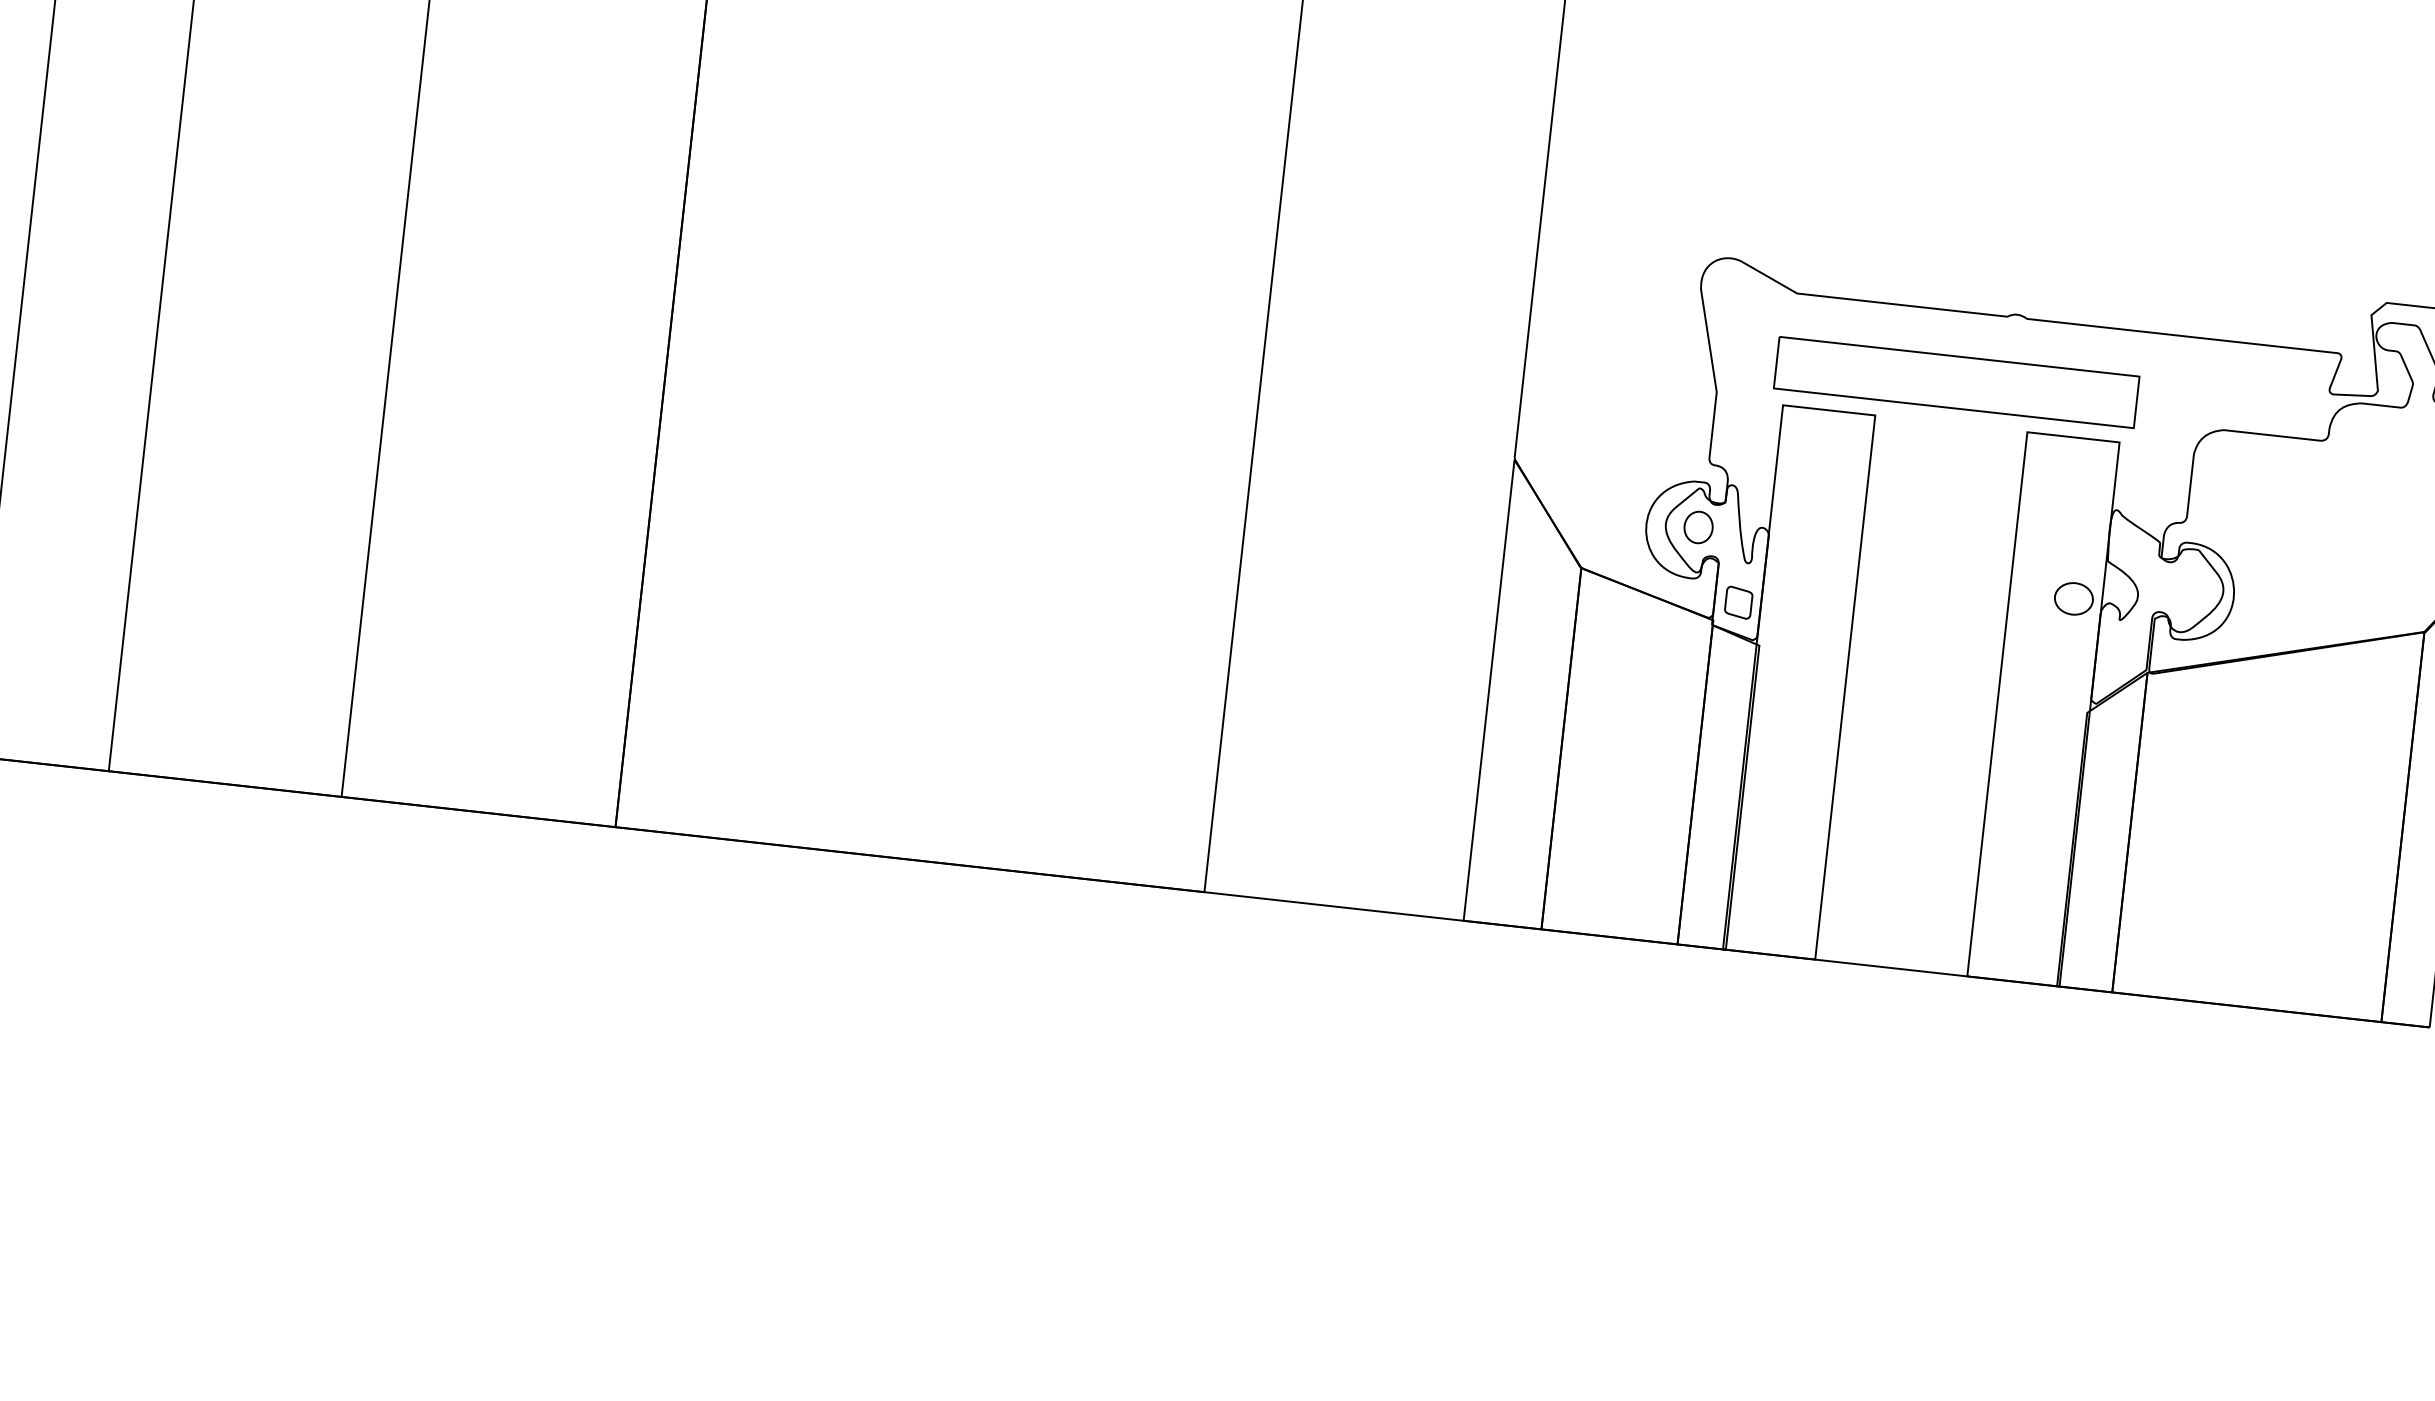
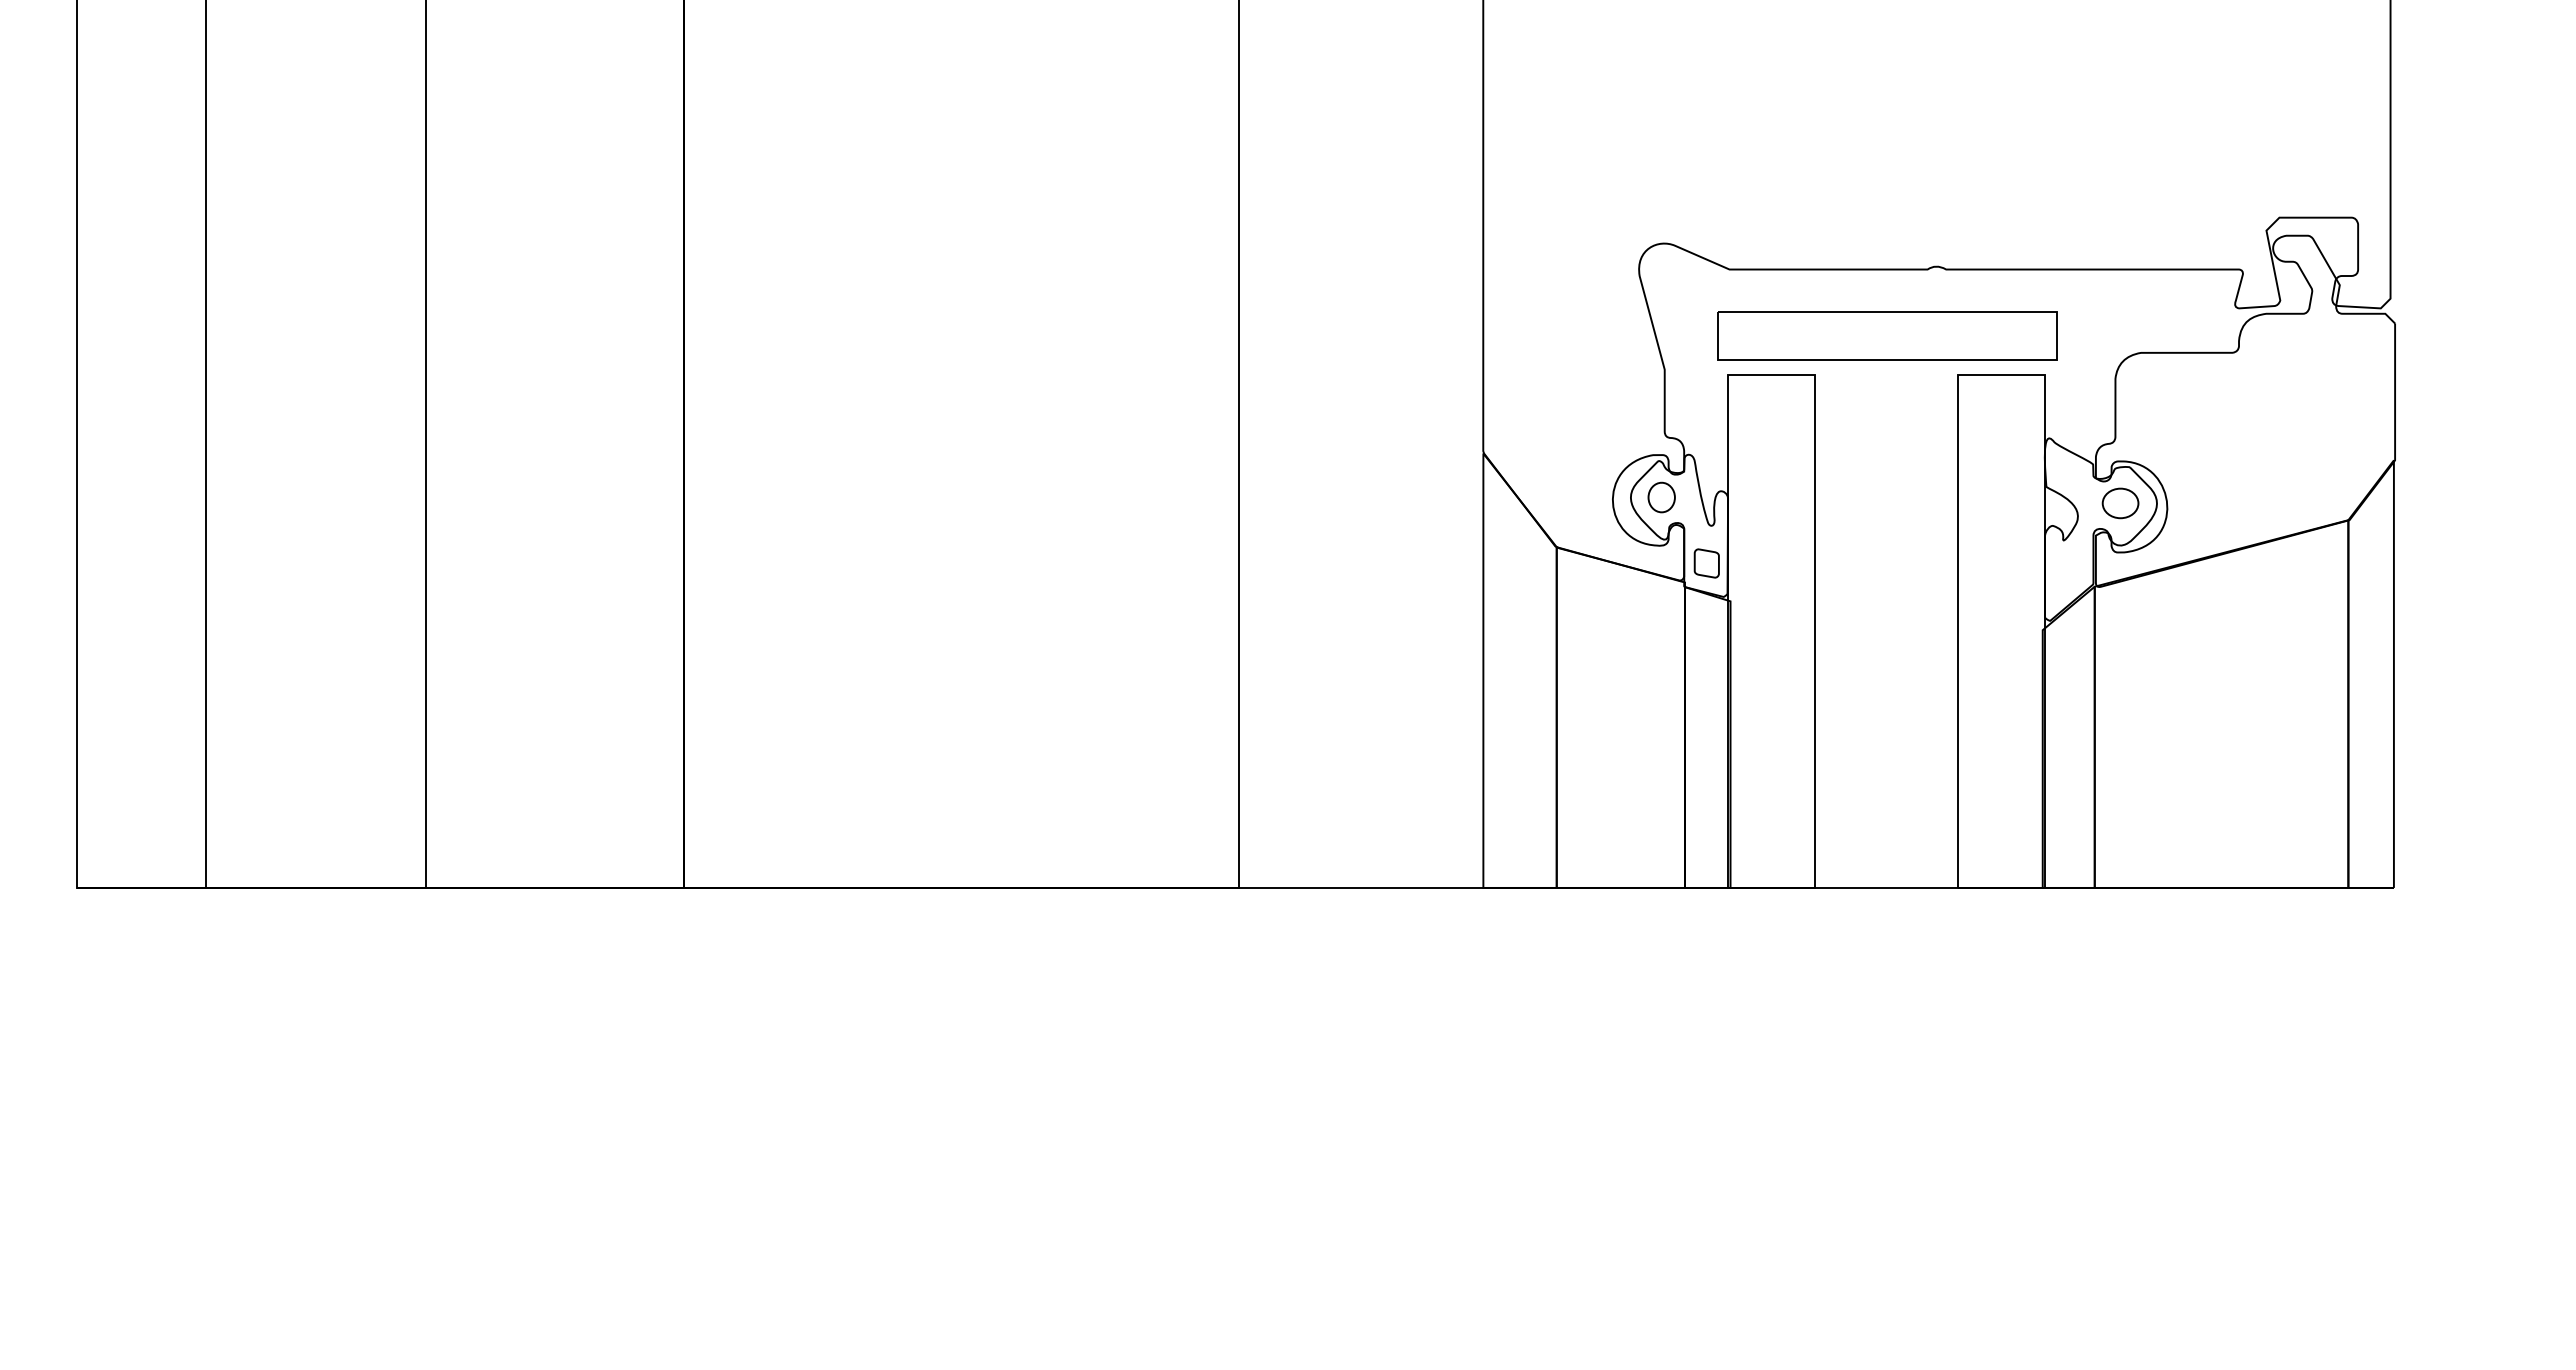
part: (2073, 598) -> (2120, 503), moved

